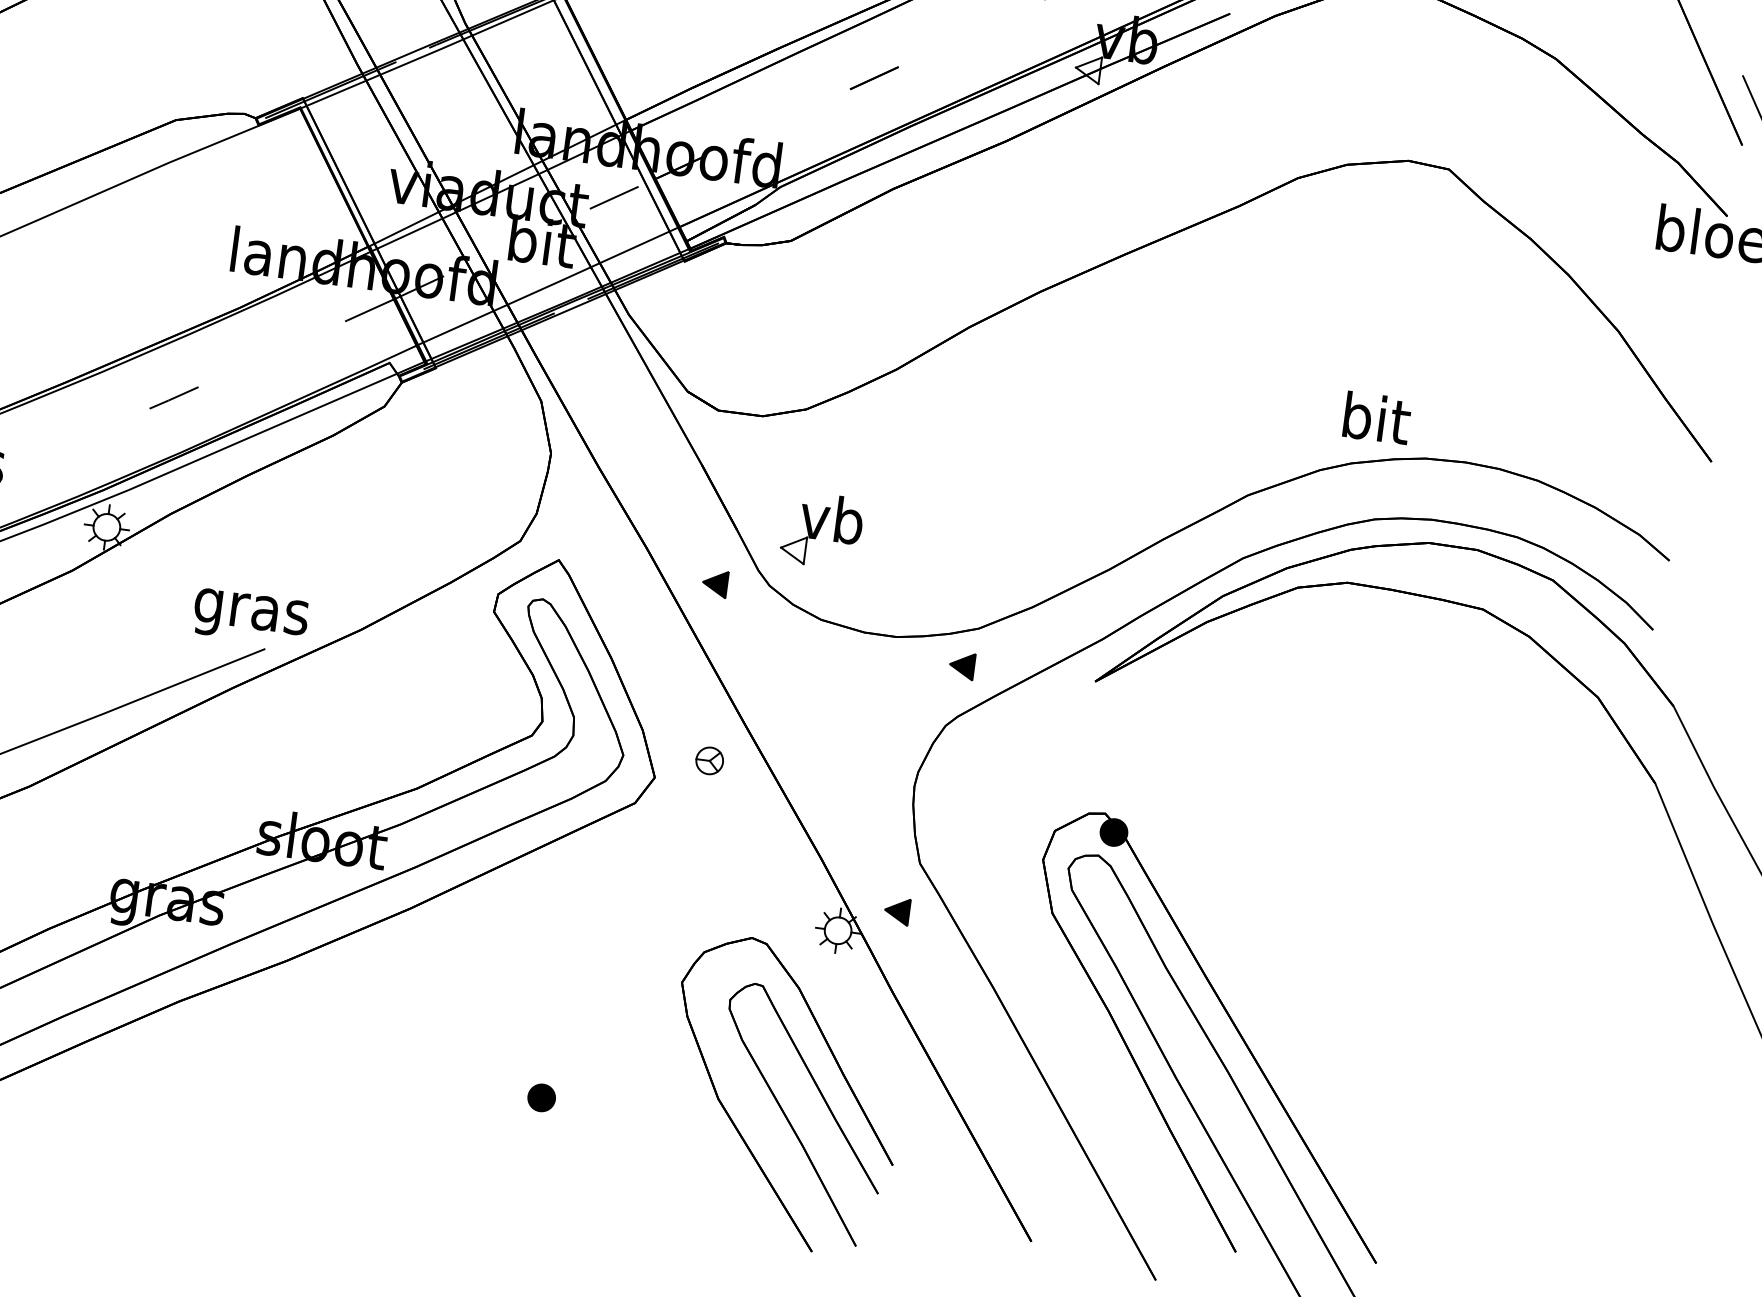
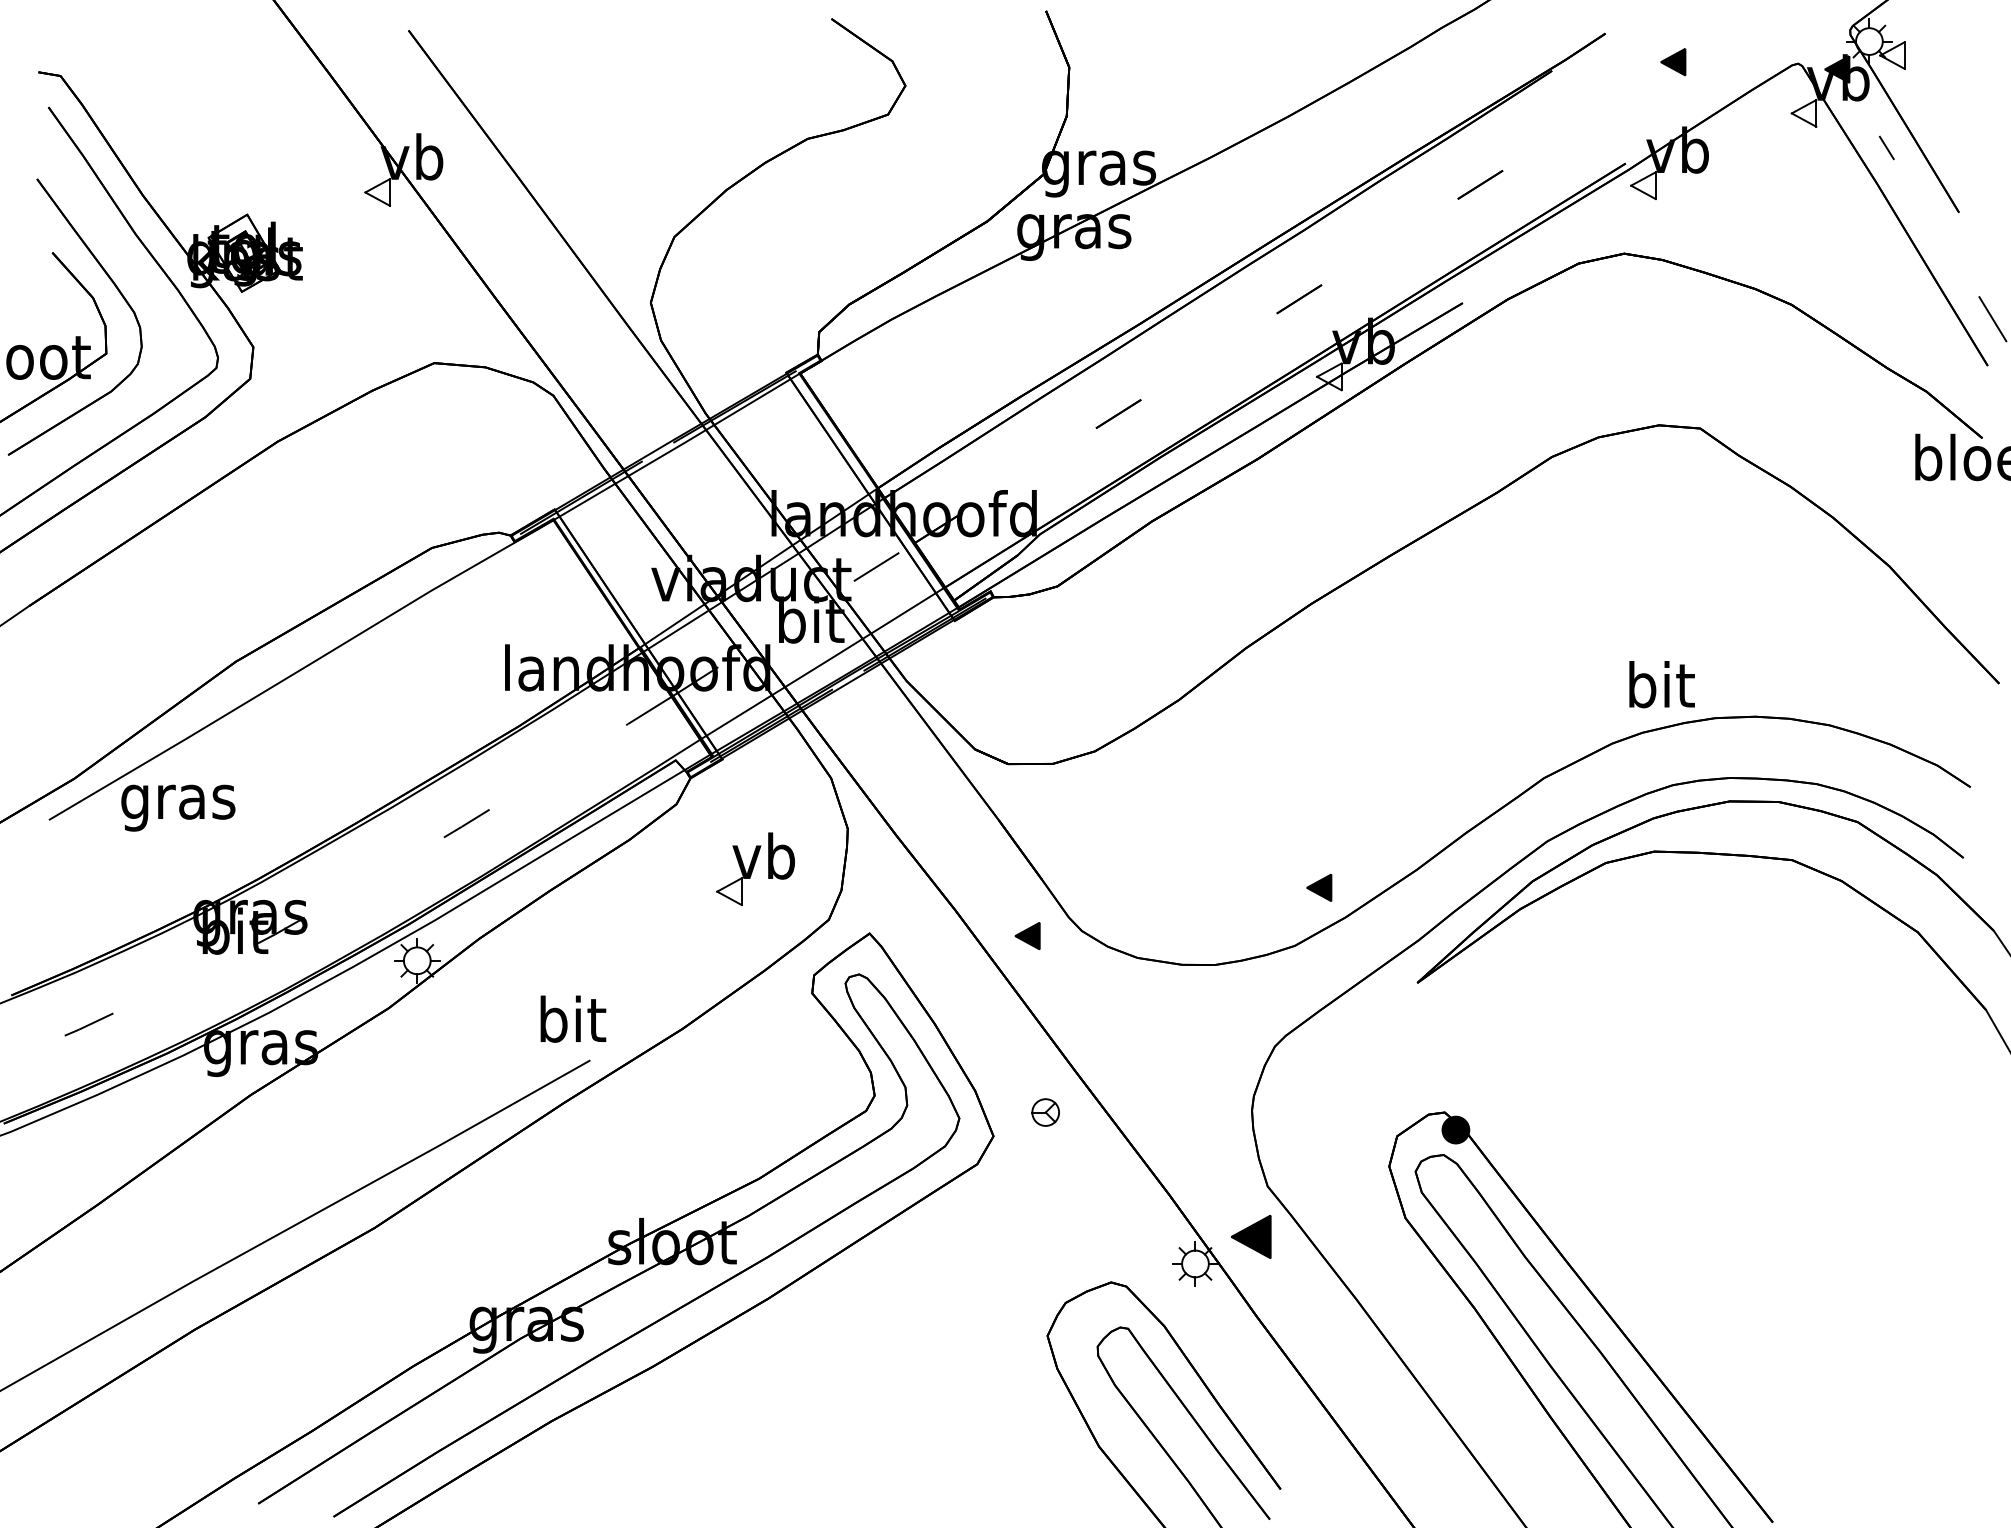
part: (822, 529) -> (755, 868), moved
text: (251, 610) -> (571, 1024), gras -> bit
part: (962, 665) -> (1319, 887), moved
part: (897, 910) -> (1251, 1236), size x1.6
part: (541, 1097) -> (923, 1468), removed

